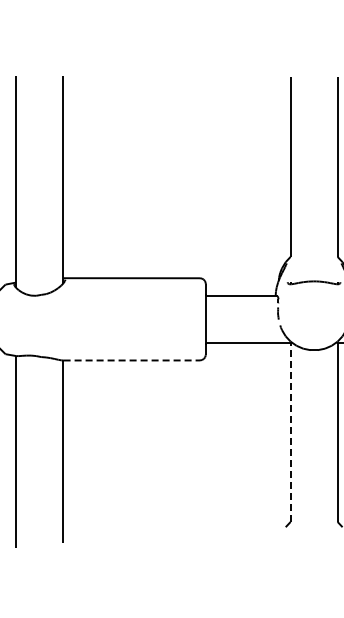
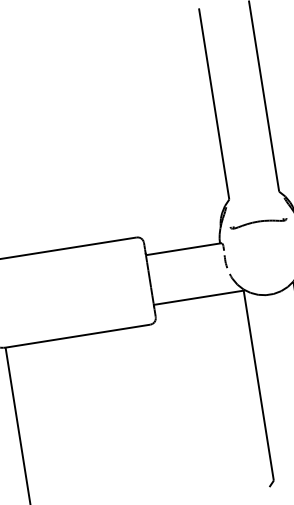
line: (132, 360) -> (79, 336), dashed -> solid
line: (290, 432) -> (258, 385), dashed -> solid

